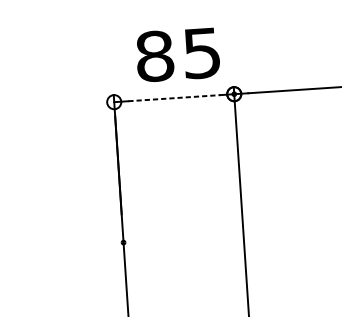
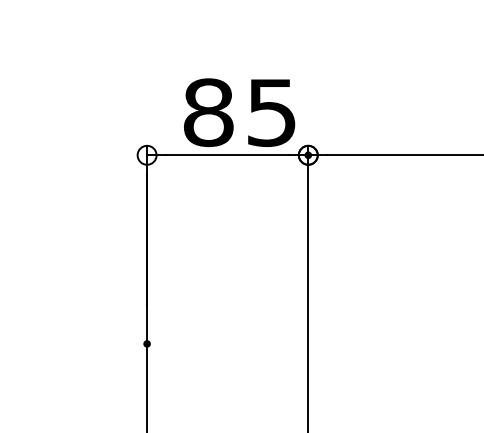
text: (177, 54) -> (239, 112), moved
line: (174, 98) -> (227, 155), dashed -> solid

